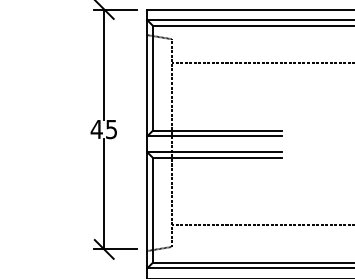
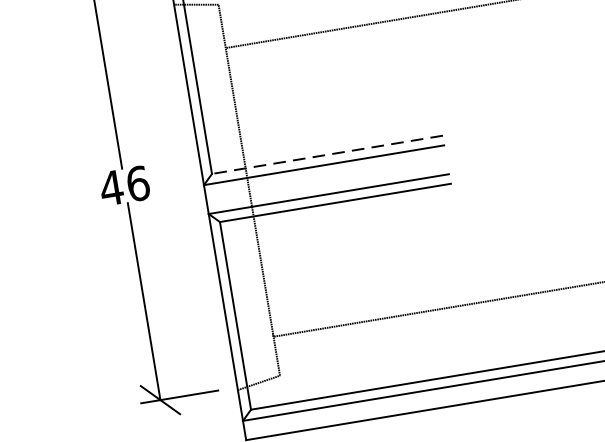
text: (111, 129) -> (137, 183), 45 -> 46
line: (217, 130) -> (327, 154), solid -> dashed

